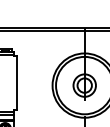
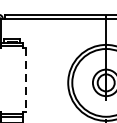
line: (17, 83) -> (26, 80), solid -> dashed

